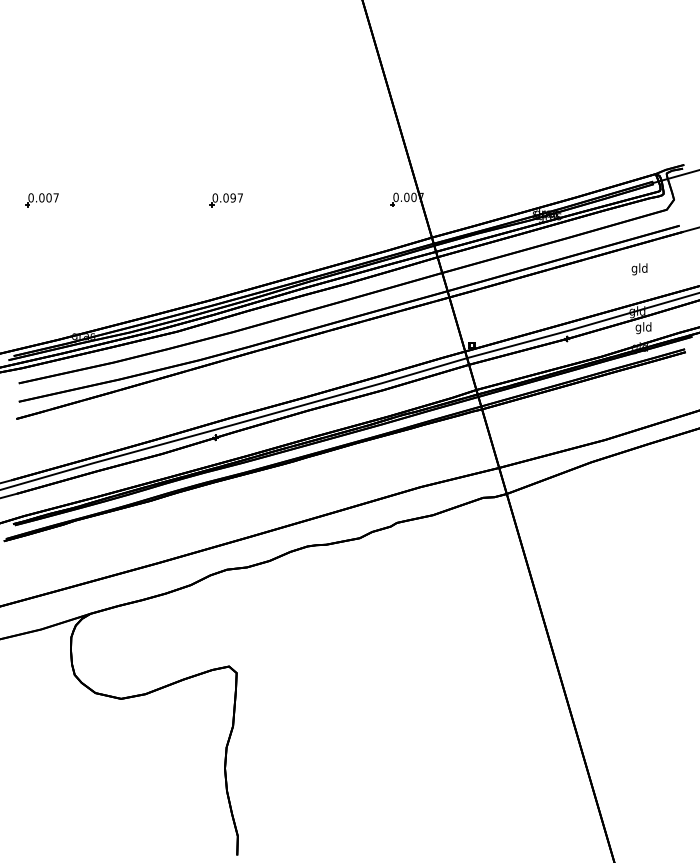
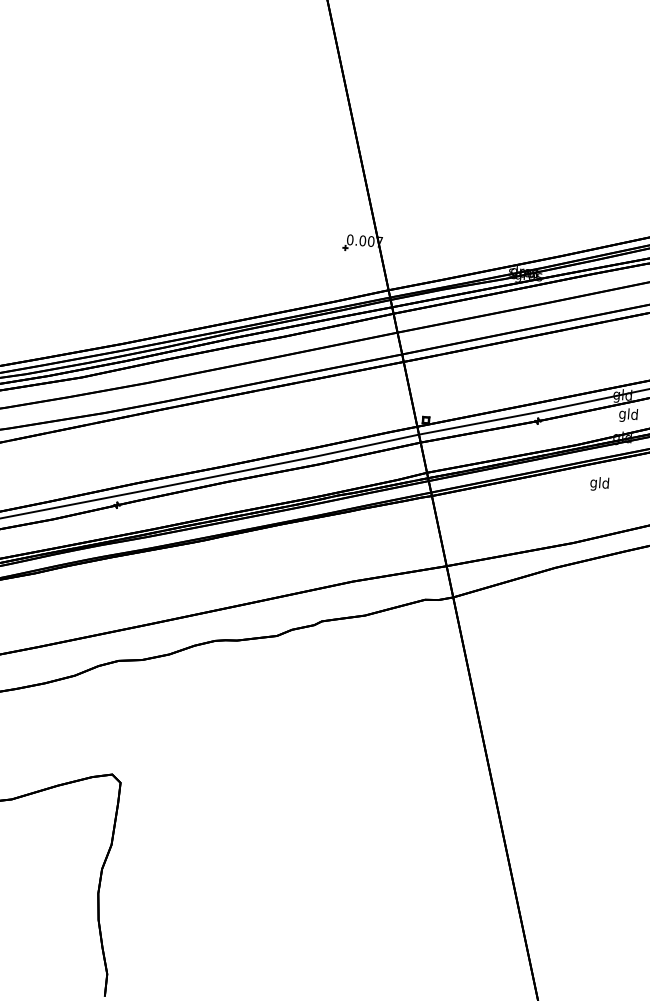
part: (225, 200) -> (150, 228), removed
text: (639, 269) -> (599, 484), moved

